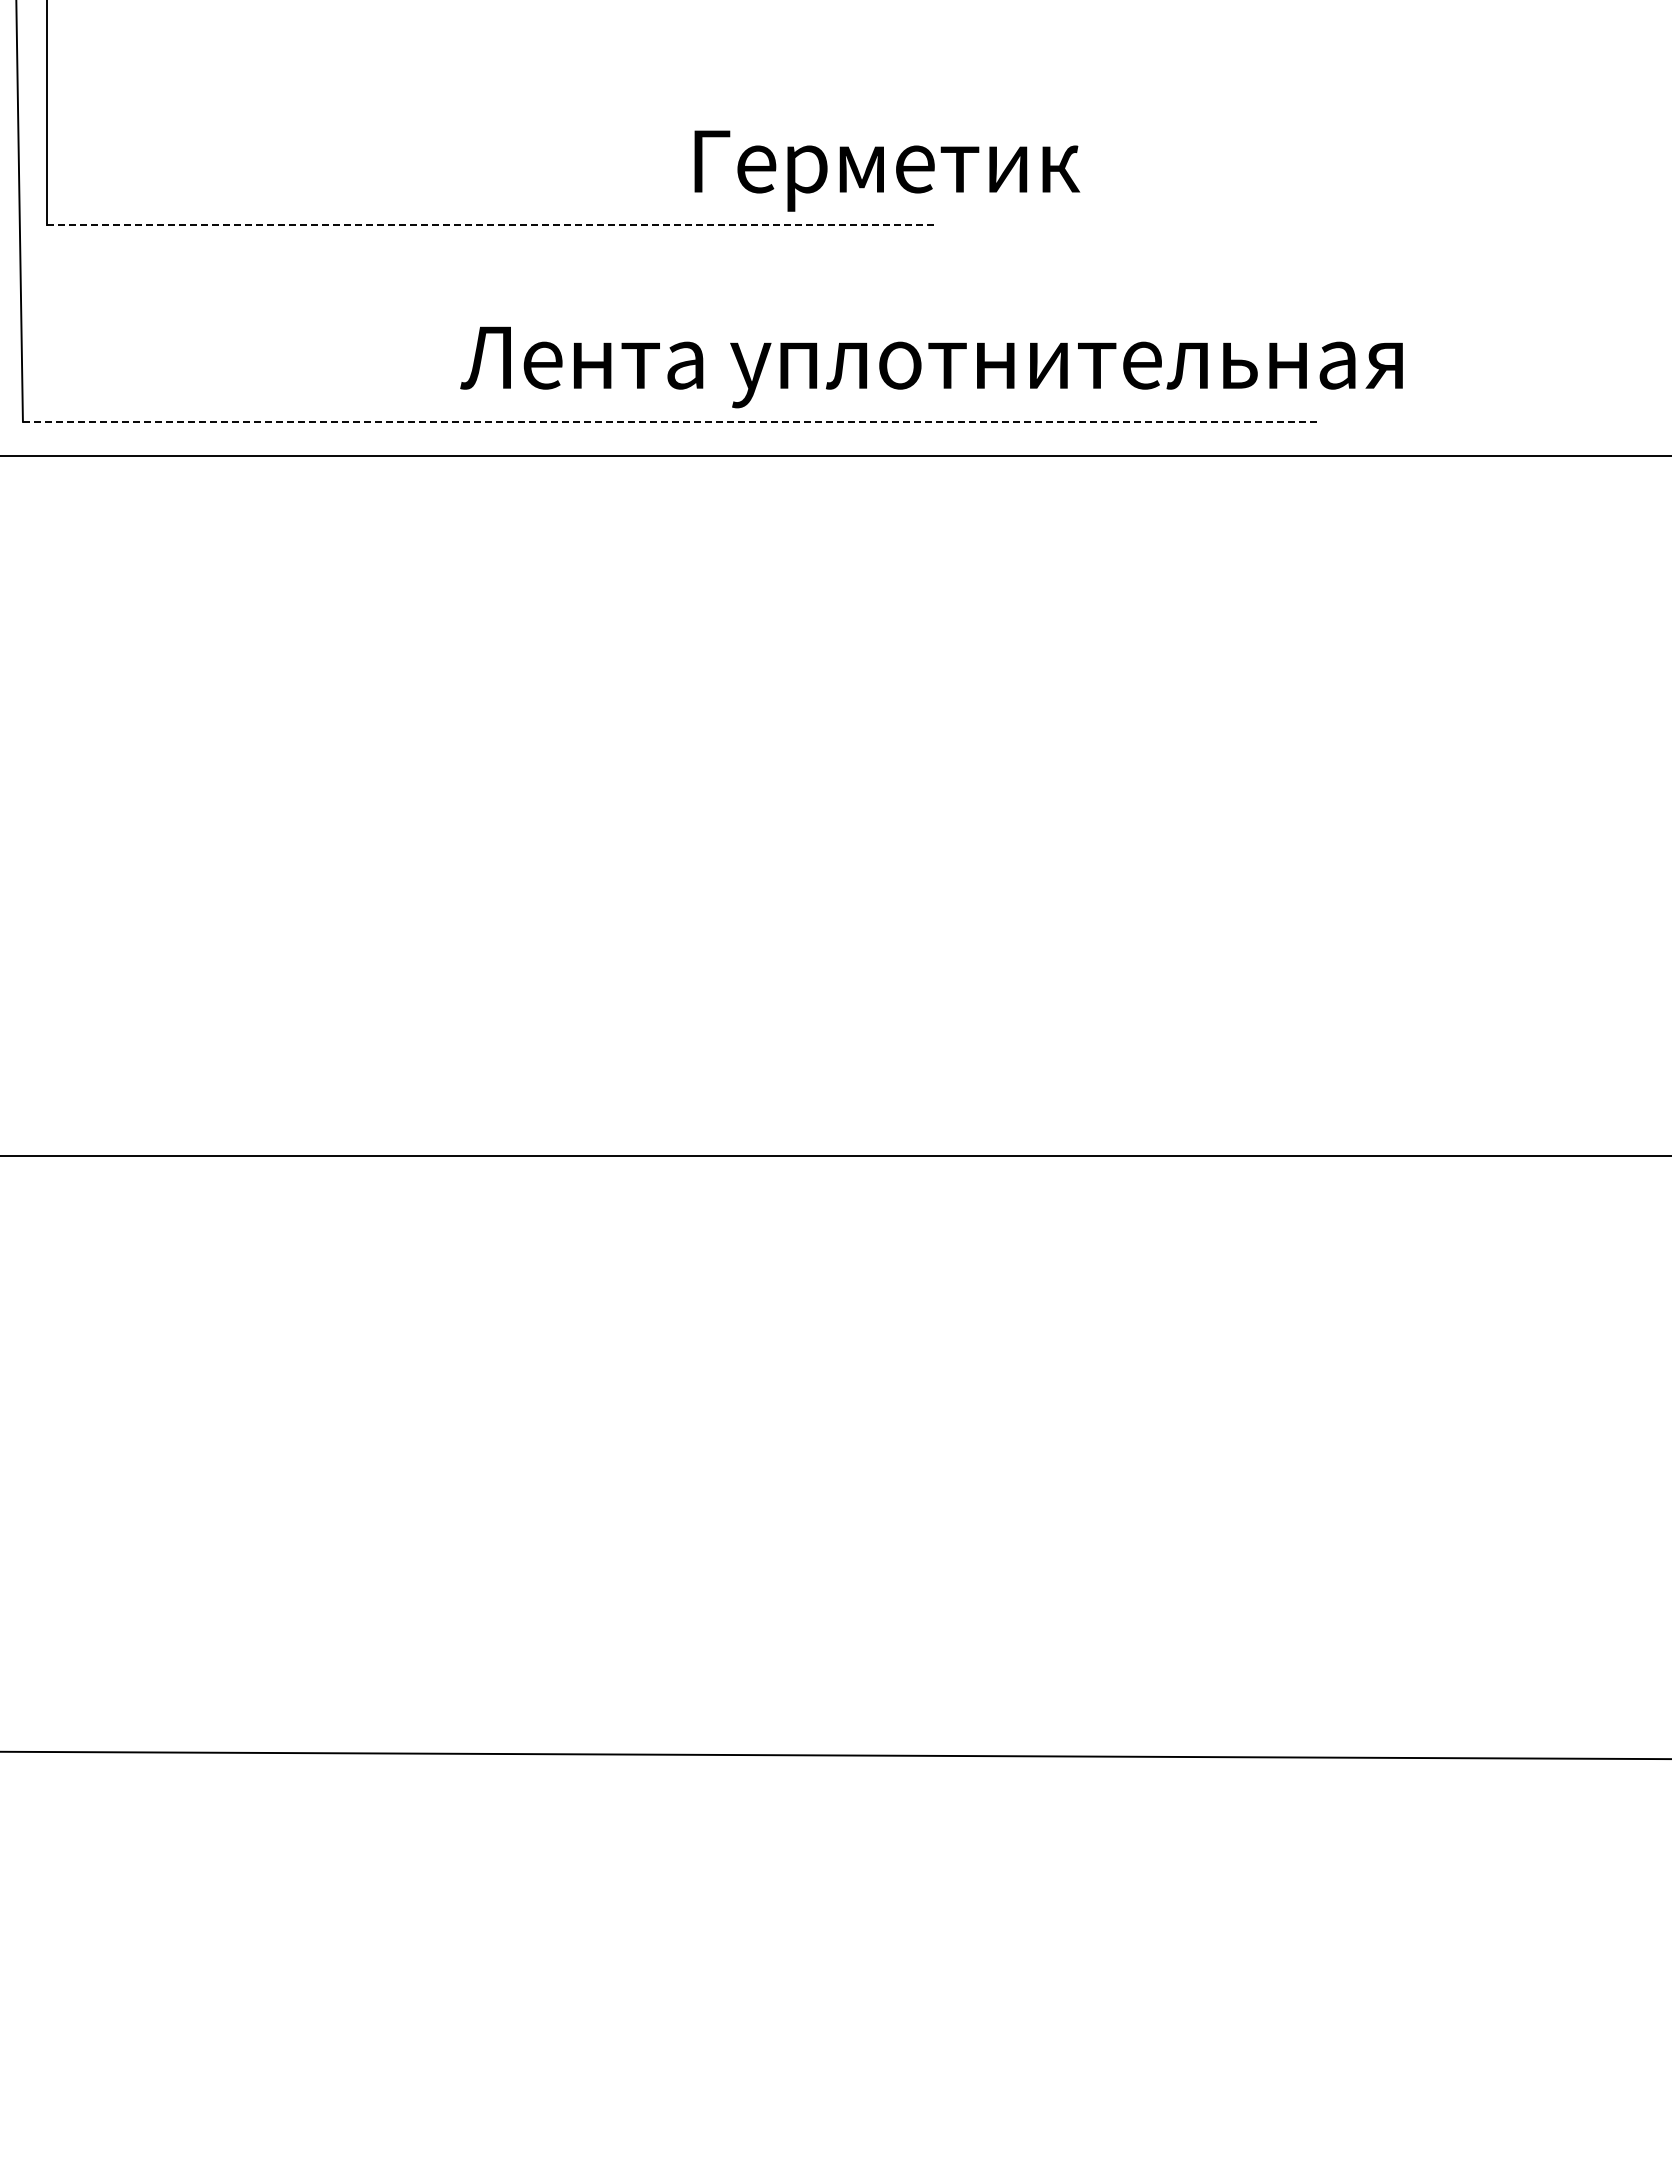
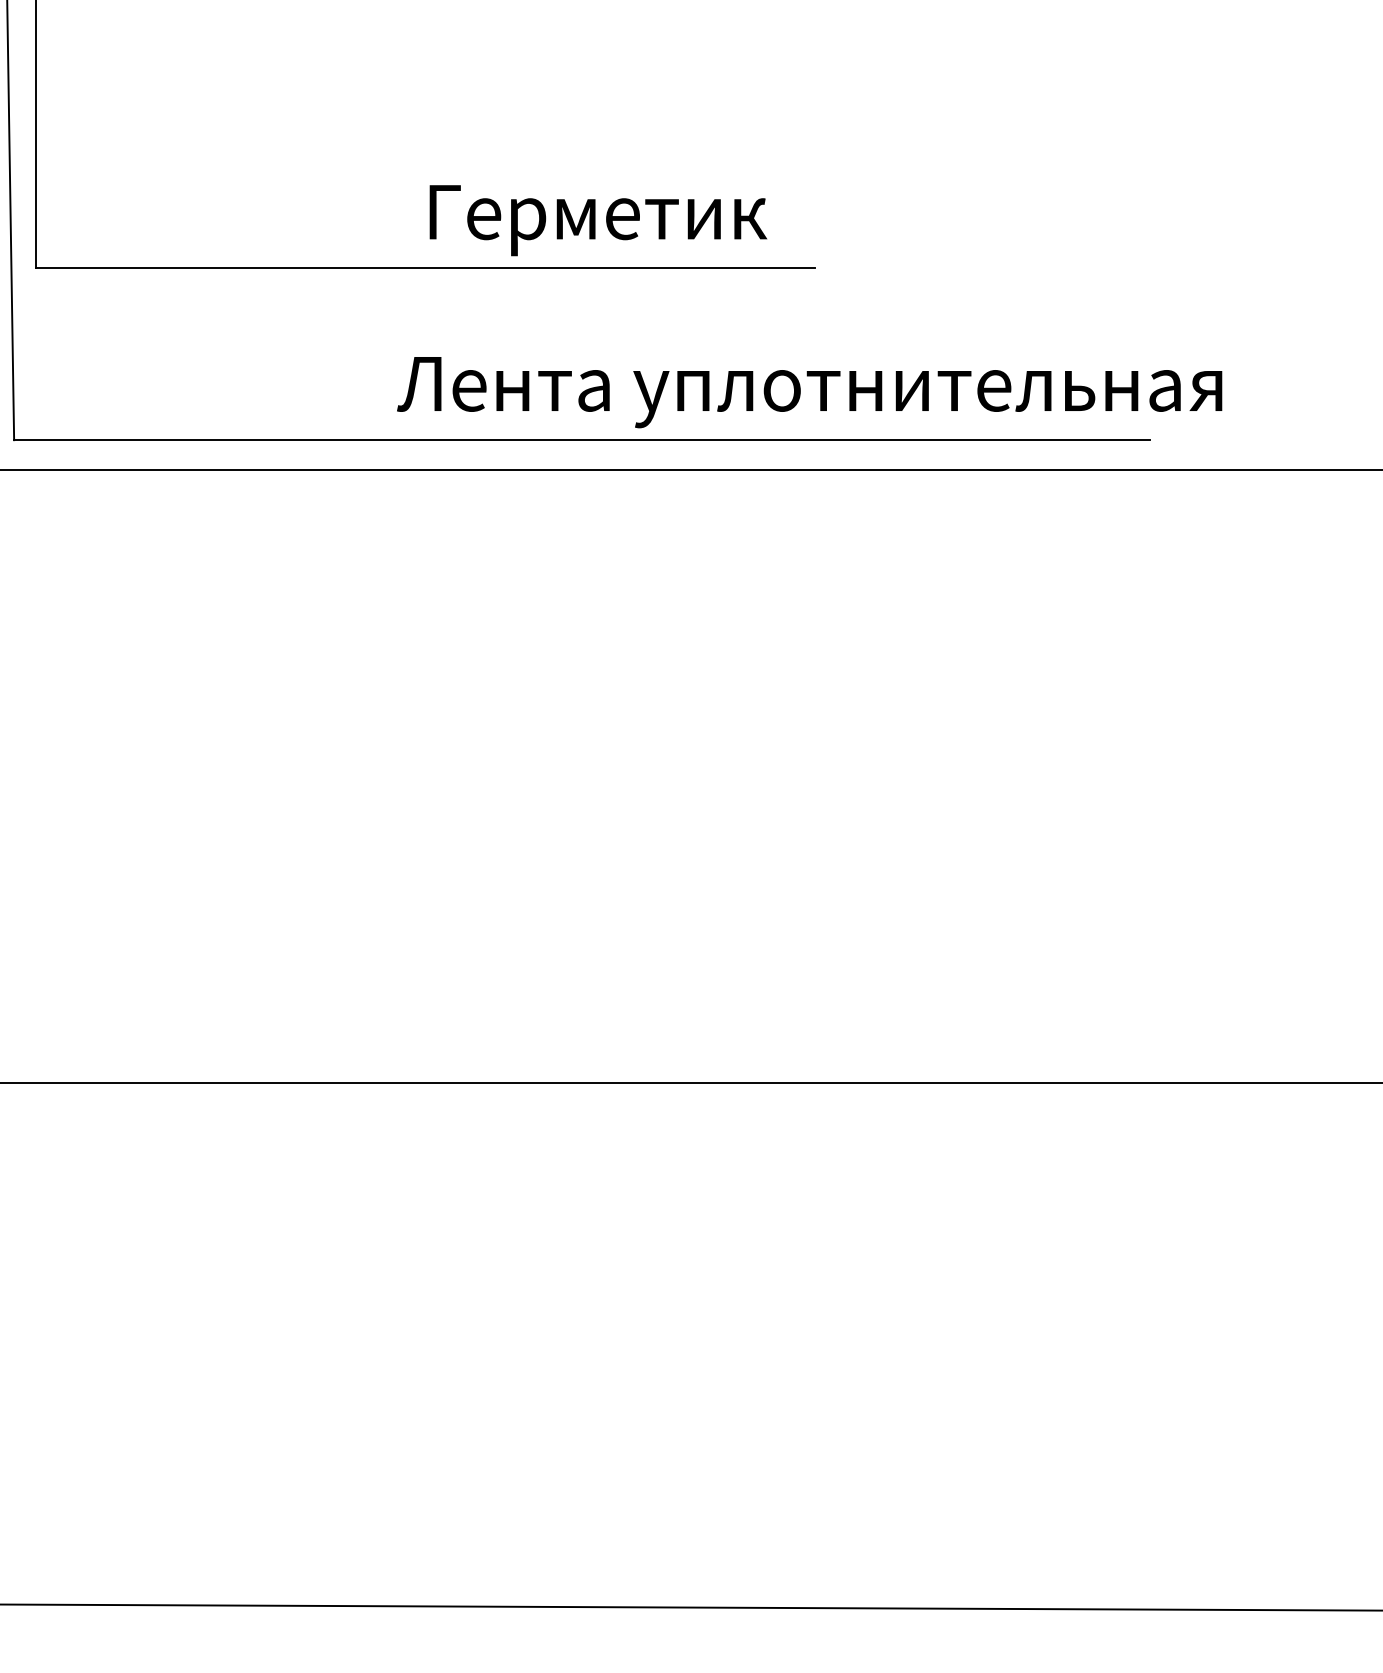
text: (887, 170) -> (598, 220), moved
line: (493, 224) -> (426, 267), dashed -> solid
line: (671, 421) -> (581, 439), dashed -> solid

